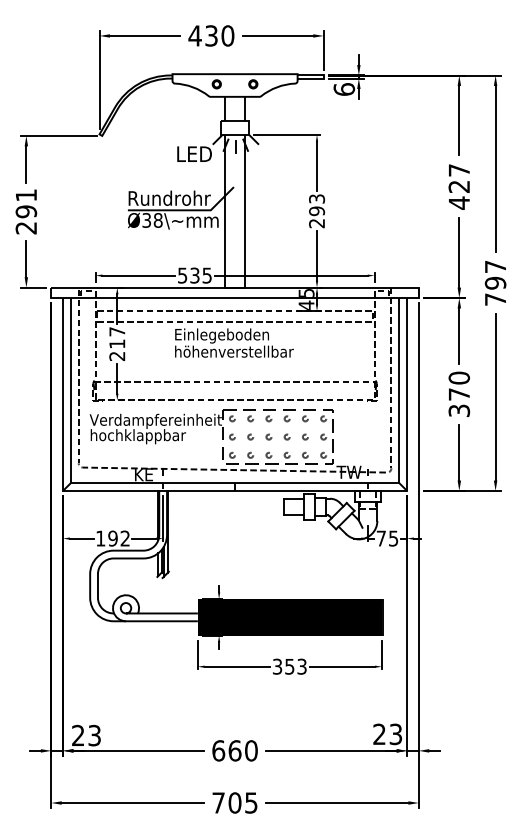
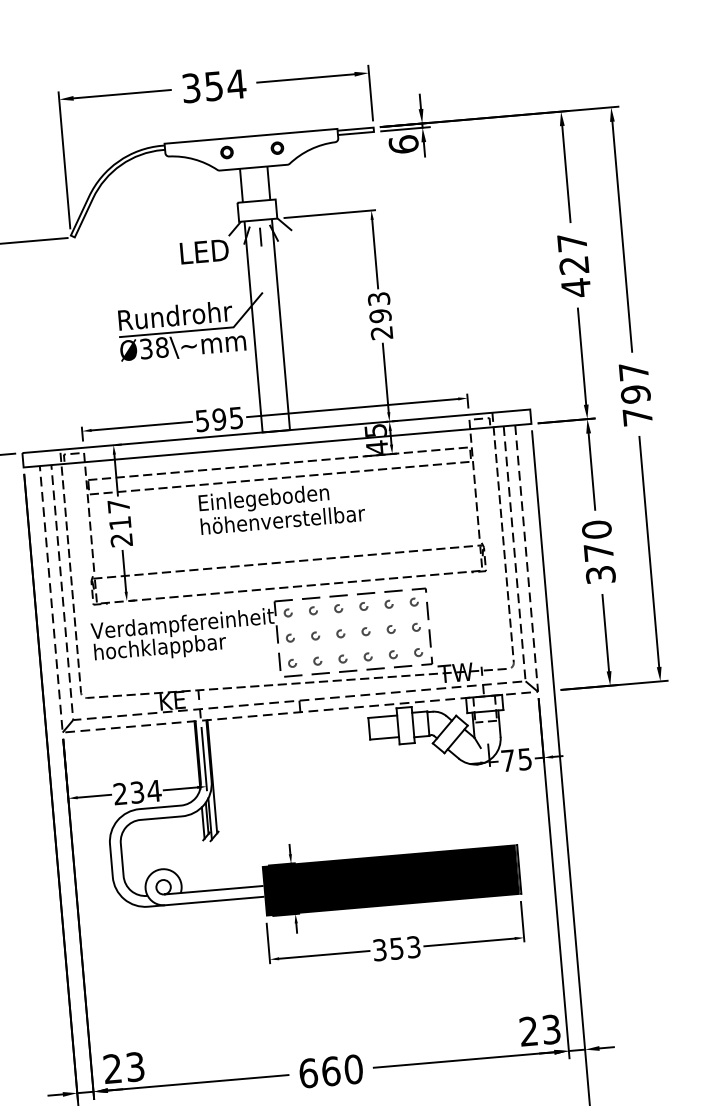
text: (211, 35) -> (213, 85), 430 -> 354
text: (194, 275) -> (218, 419), 535 -> 595
line: (235, 482) -> (299, 700), solid -> dashed
line: (234, 490) -> (299, 711), solid -> dashed
text: (113, 538) -> (138, 792), 192 -> 234

